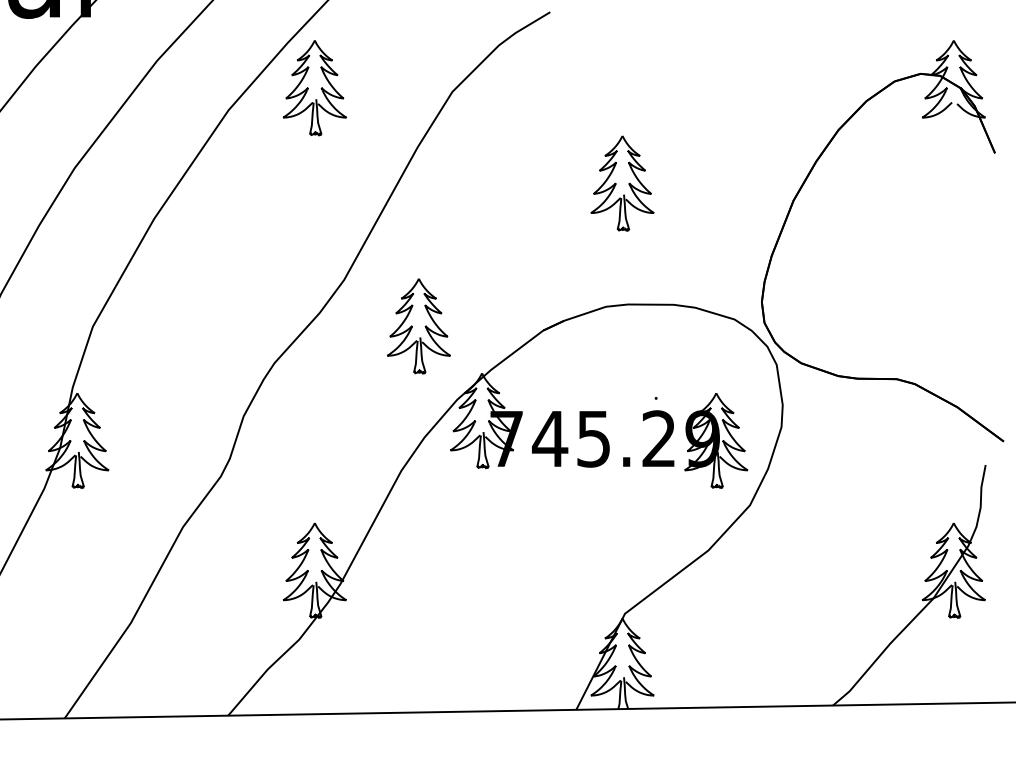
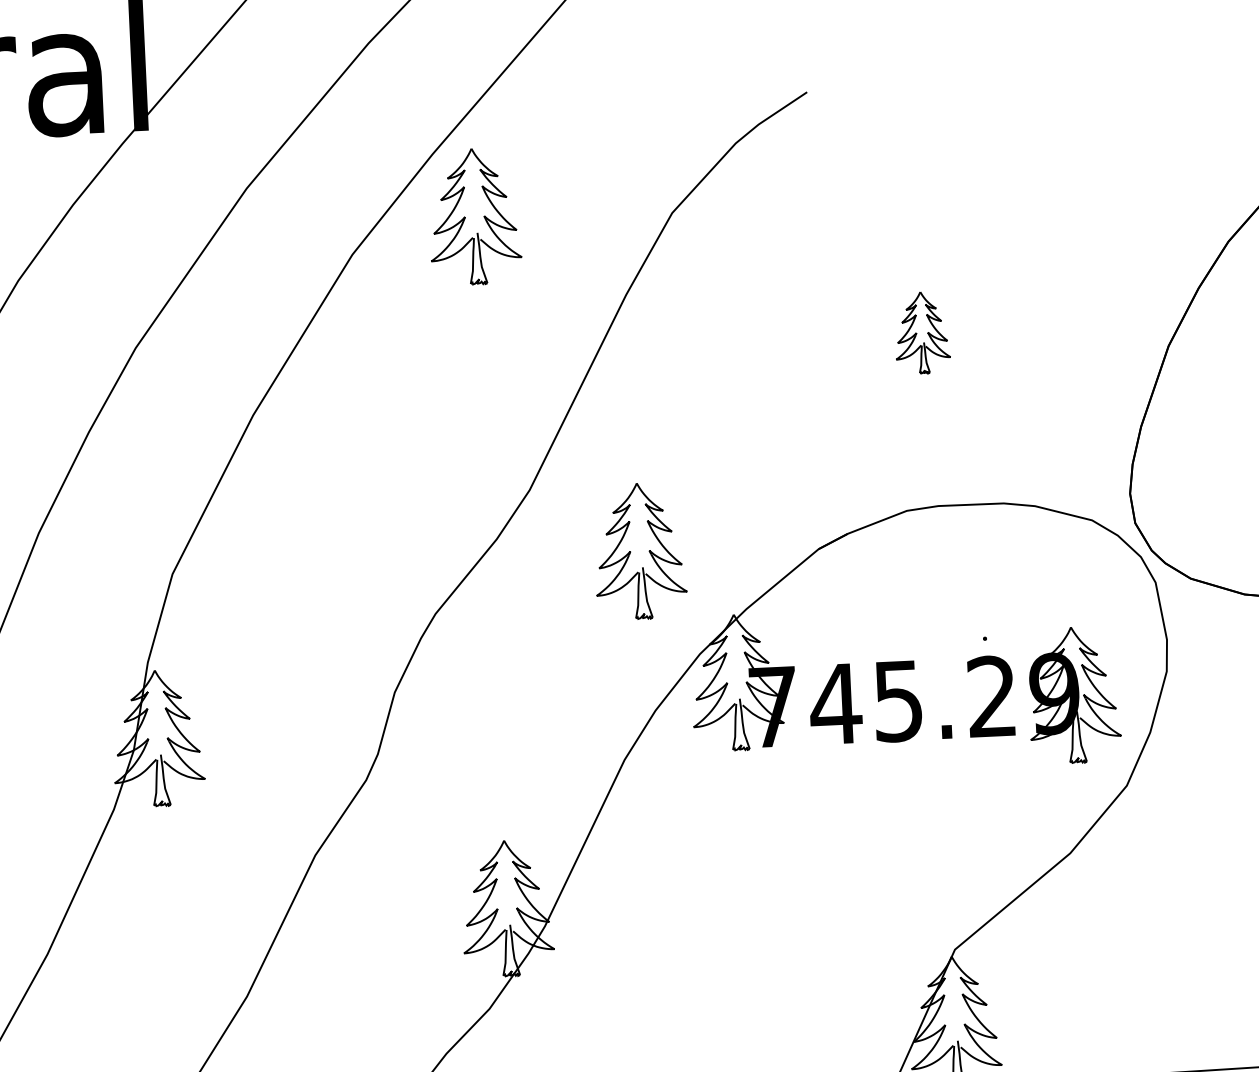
part: (622, 183) -> (922, 332), size x0.6

